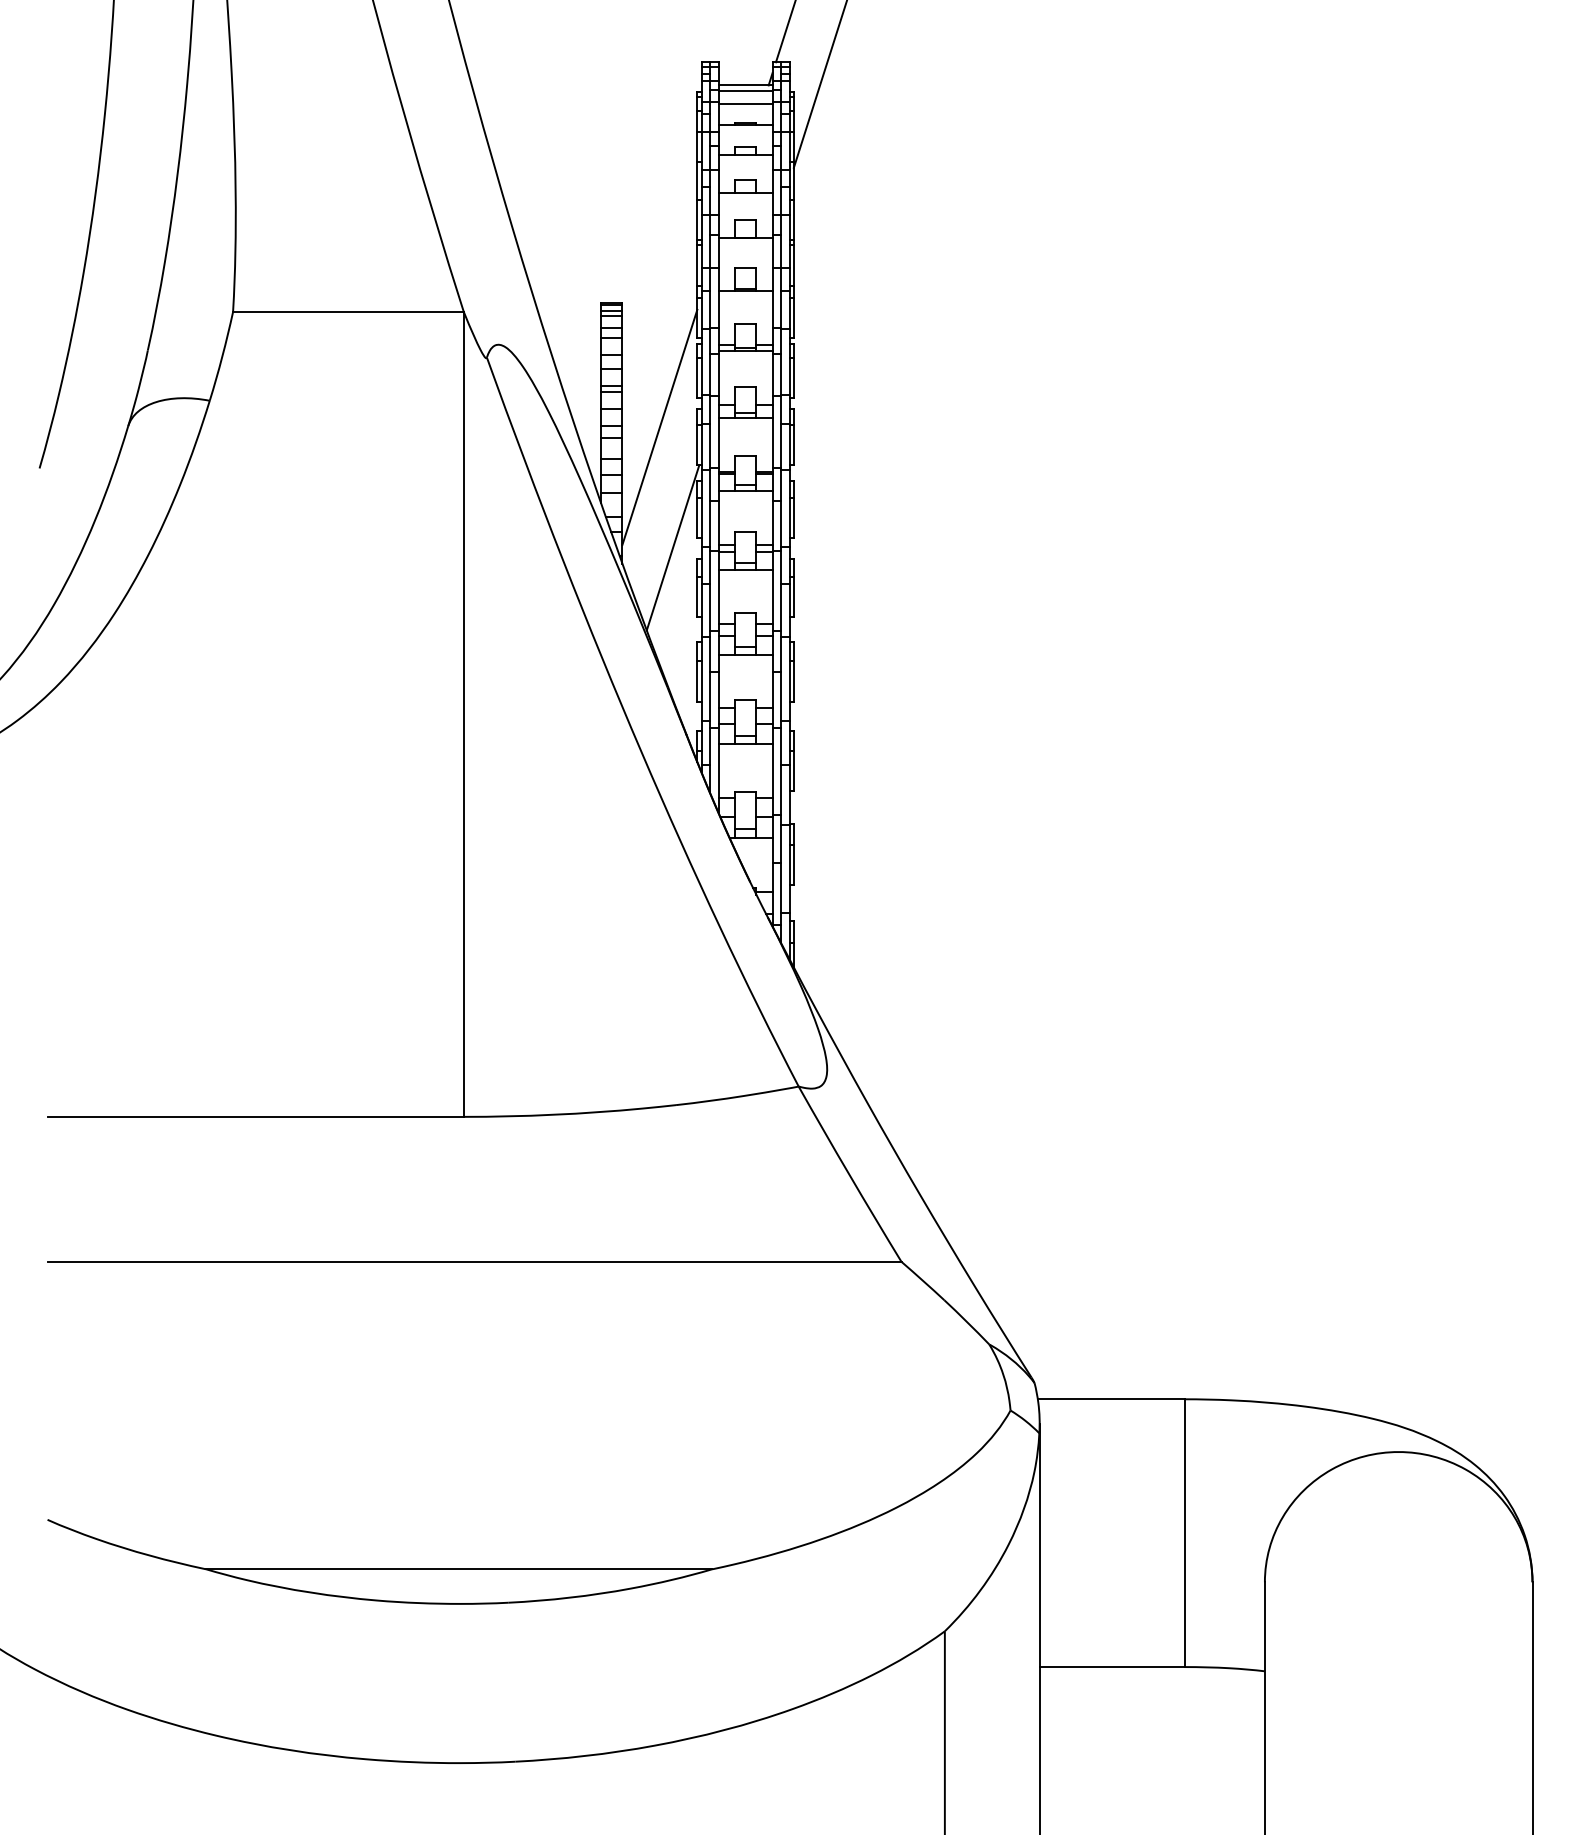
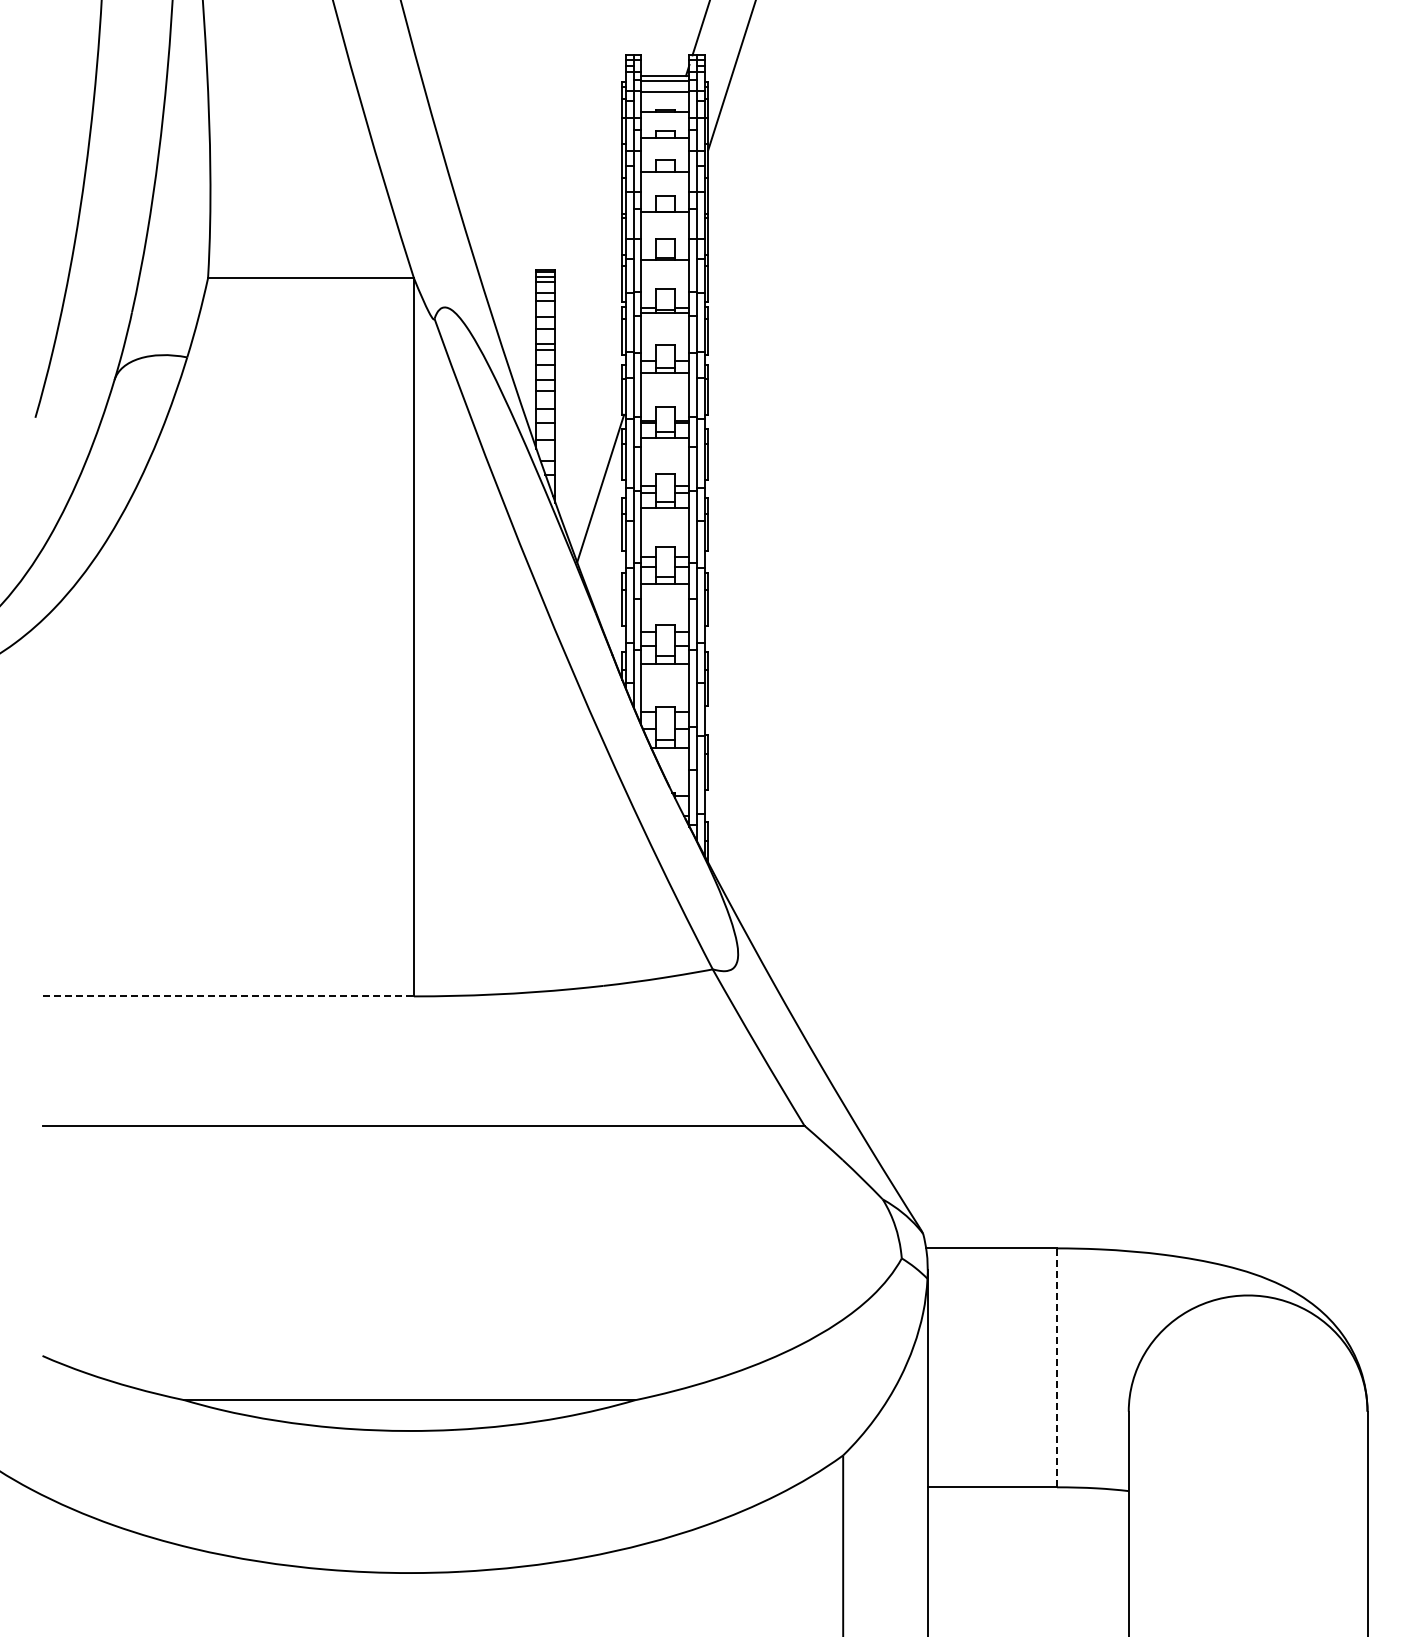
line: (659, 427) -> (588, 381), removed
line: (255, 1116) -> (228, 996), solid -> dashed
line: (1185, 1532) -> (1057, 1367), solid -> dashed

